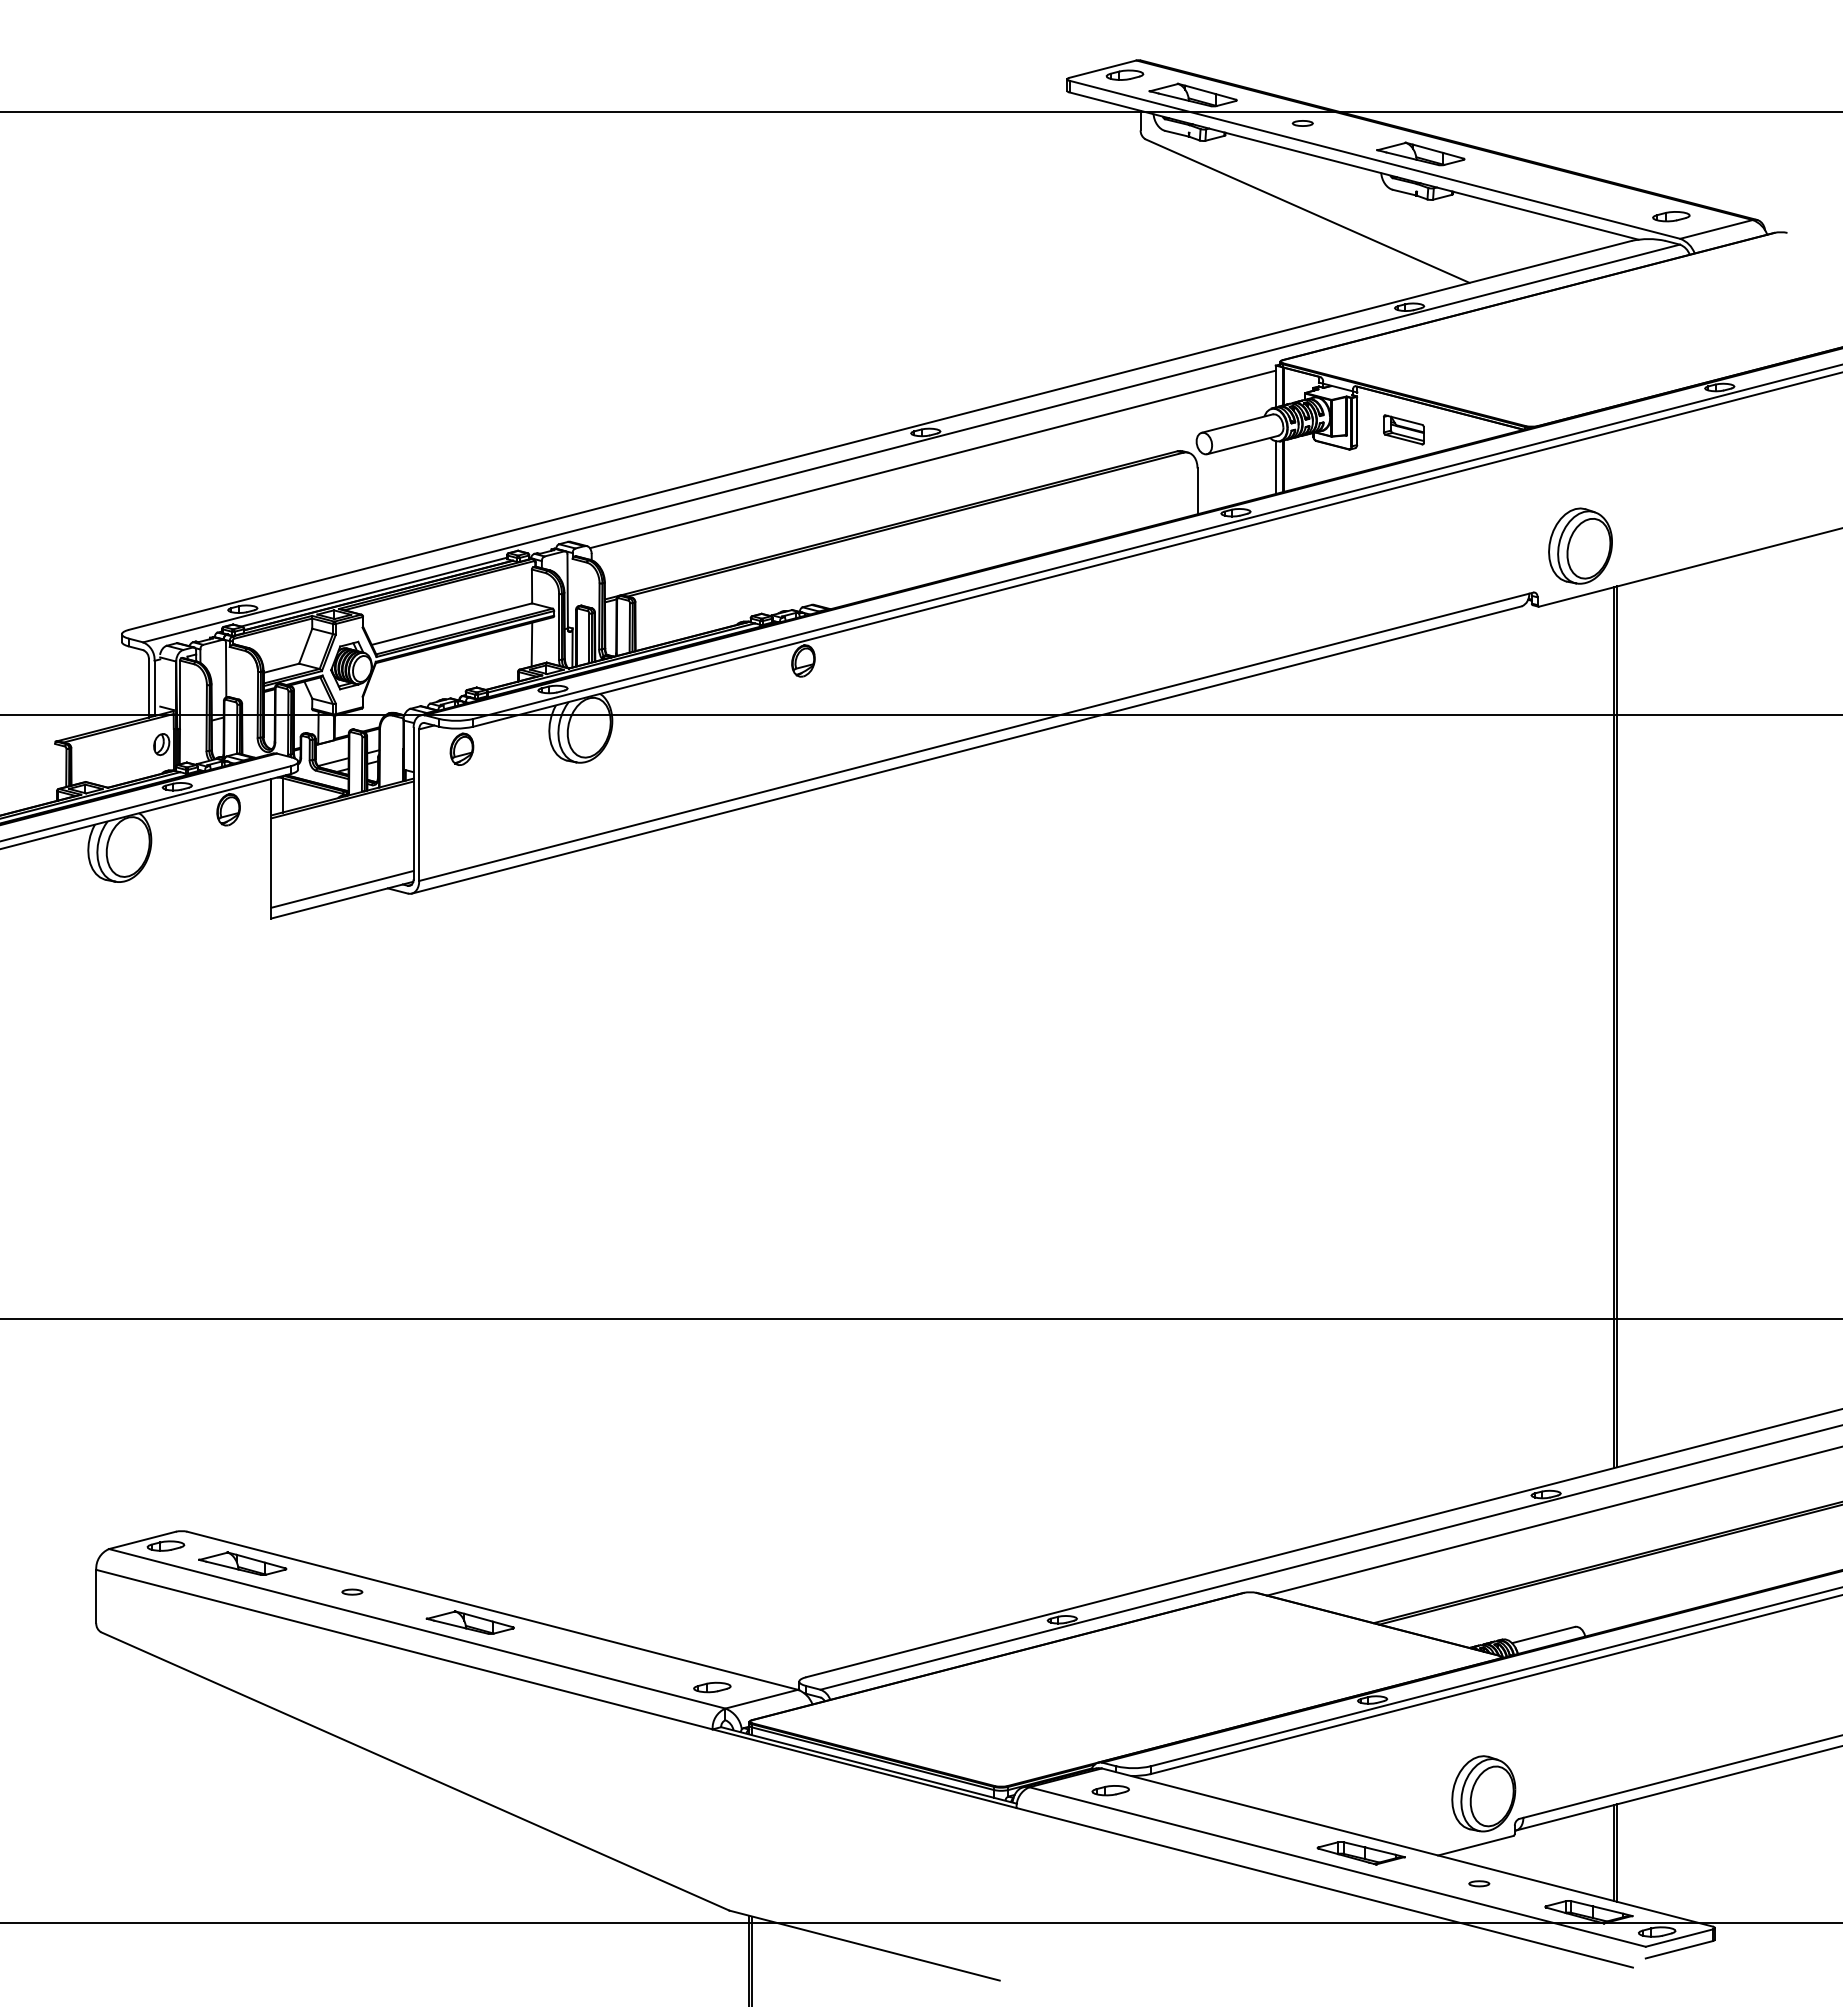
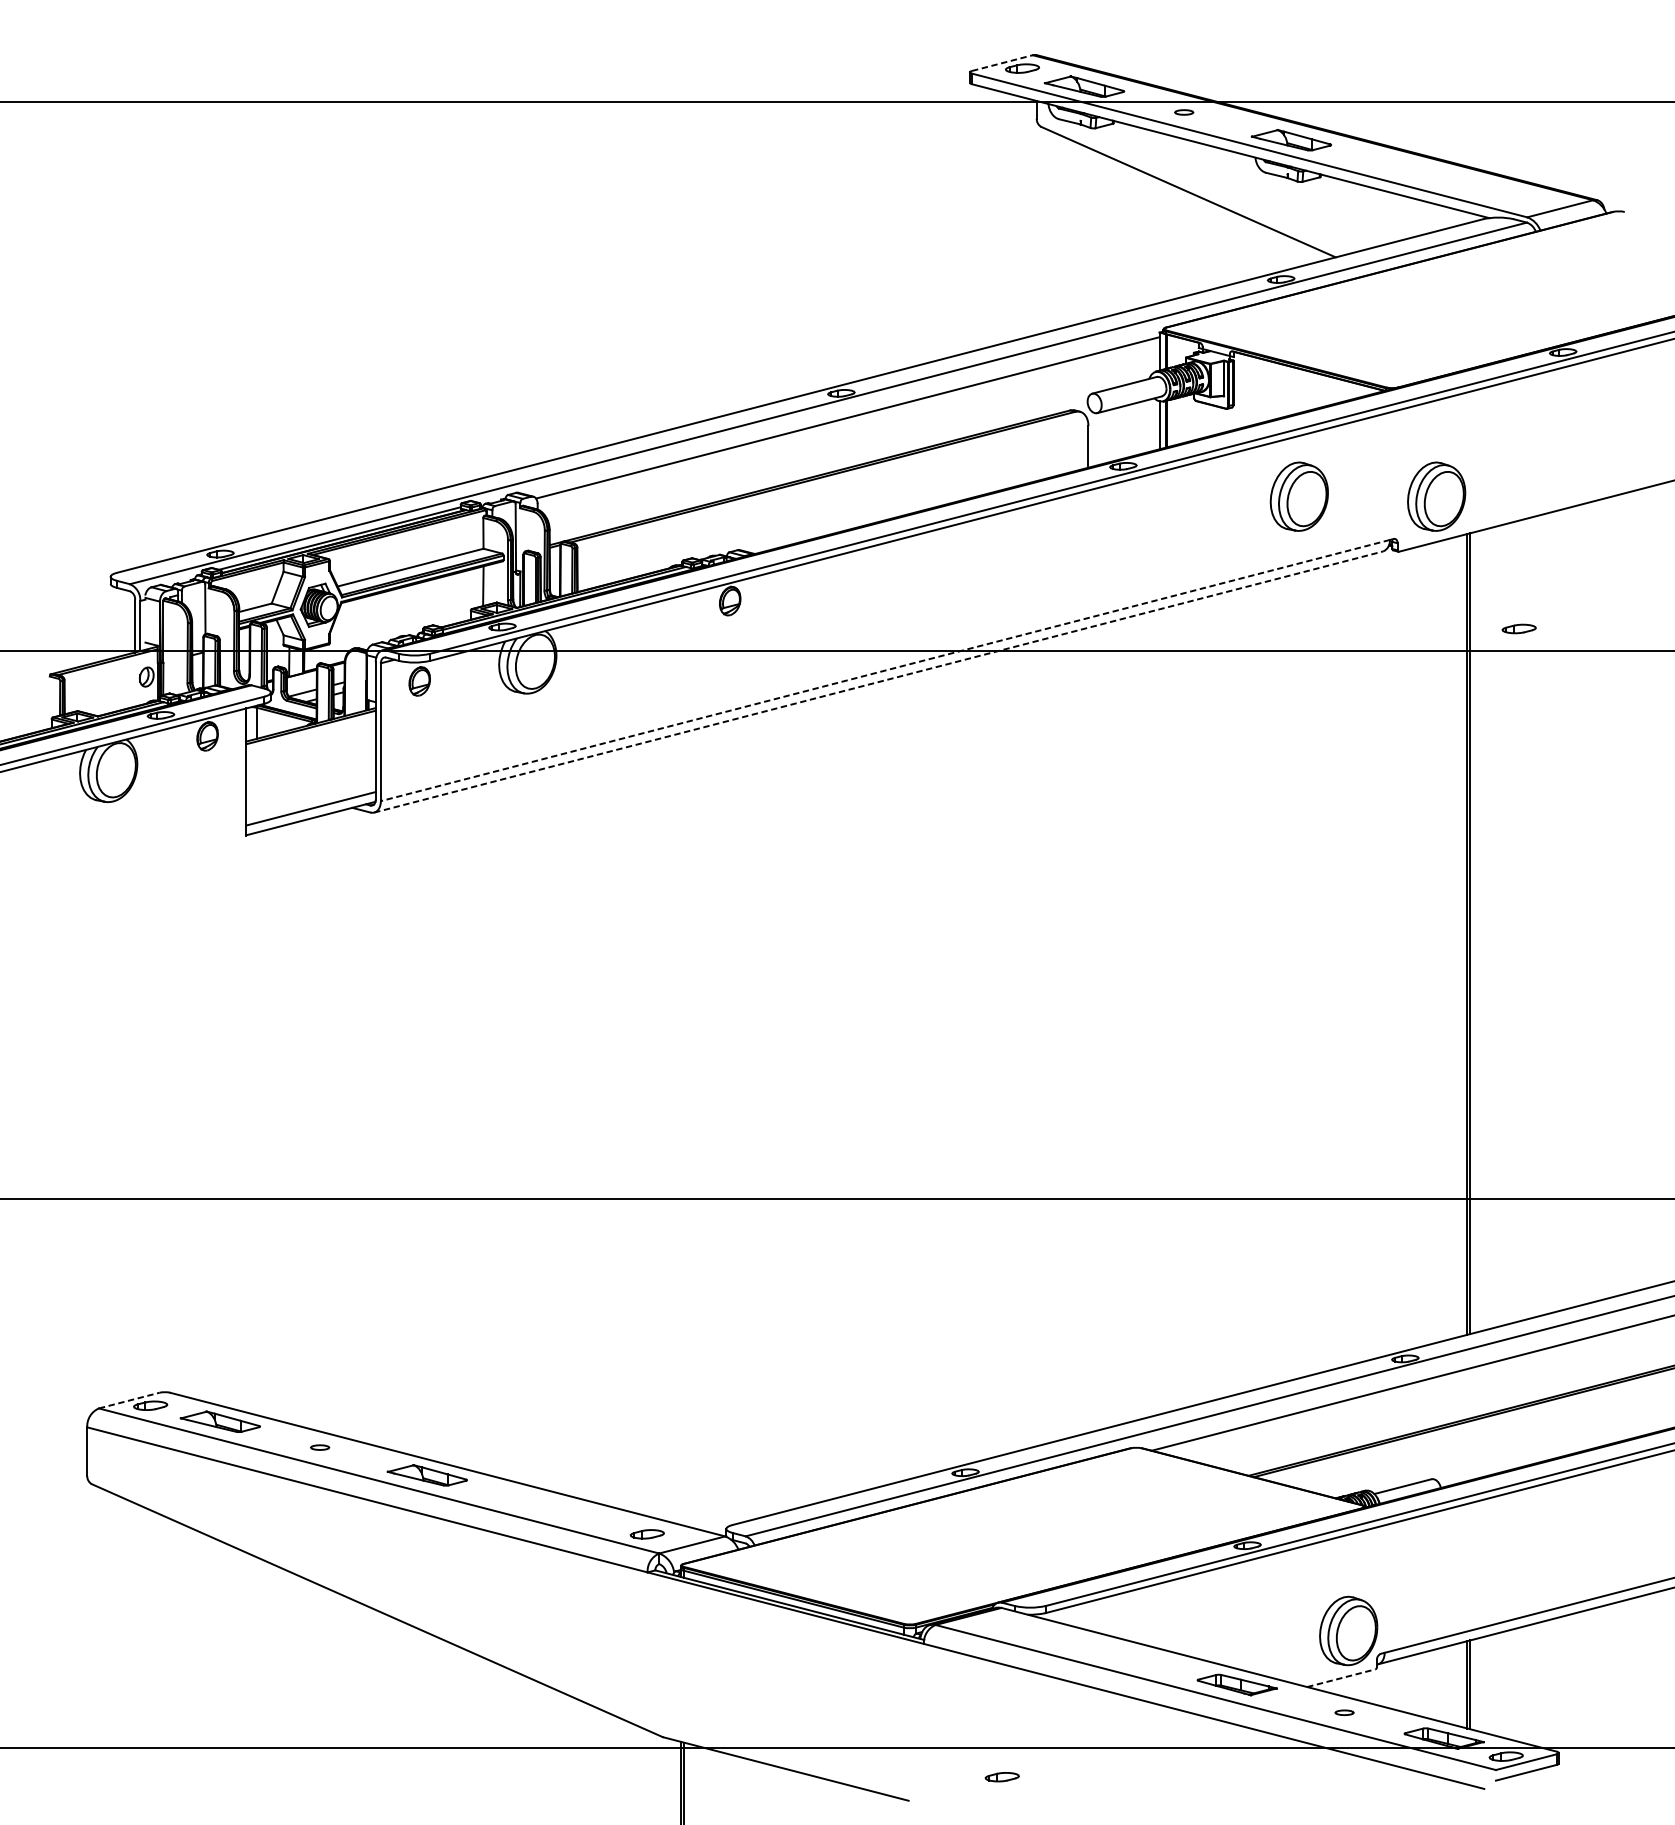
line: (1102, 69) -> (1002, 63), solid -> dashed
part: (1671, 216) -> (1519, 628), moved
part: (1403, 429) -> (1275, 390), removed
part: (1429, 545) -> (1299, 496), added
line: (973, 737) -> (884, 670), solid -> dashed
line: (967, 749) -> (879, 681), solid -> dashed
line: (142, 1540) -> (129, 1400), solid -> dashed
part: (1110, 1790) -> (1002, 1777), moved
line: (1475, 1845) -> (1341, 1677), solid -> dashed

